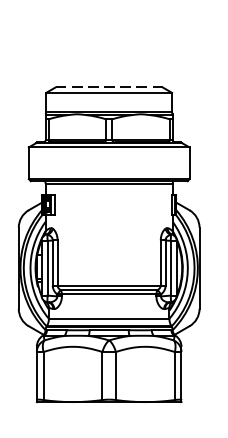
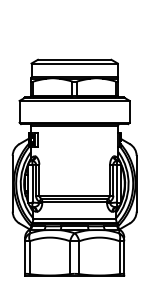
line: (108, 86) -> (74, 59), dashed -> solid

